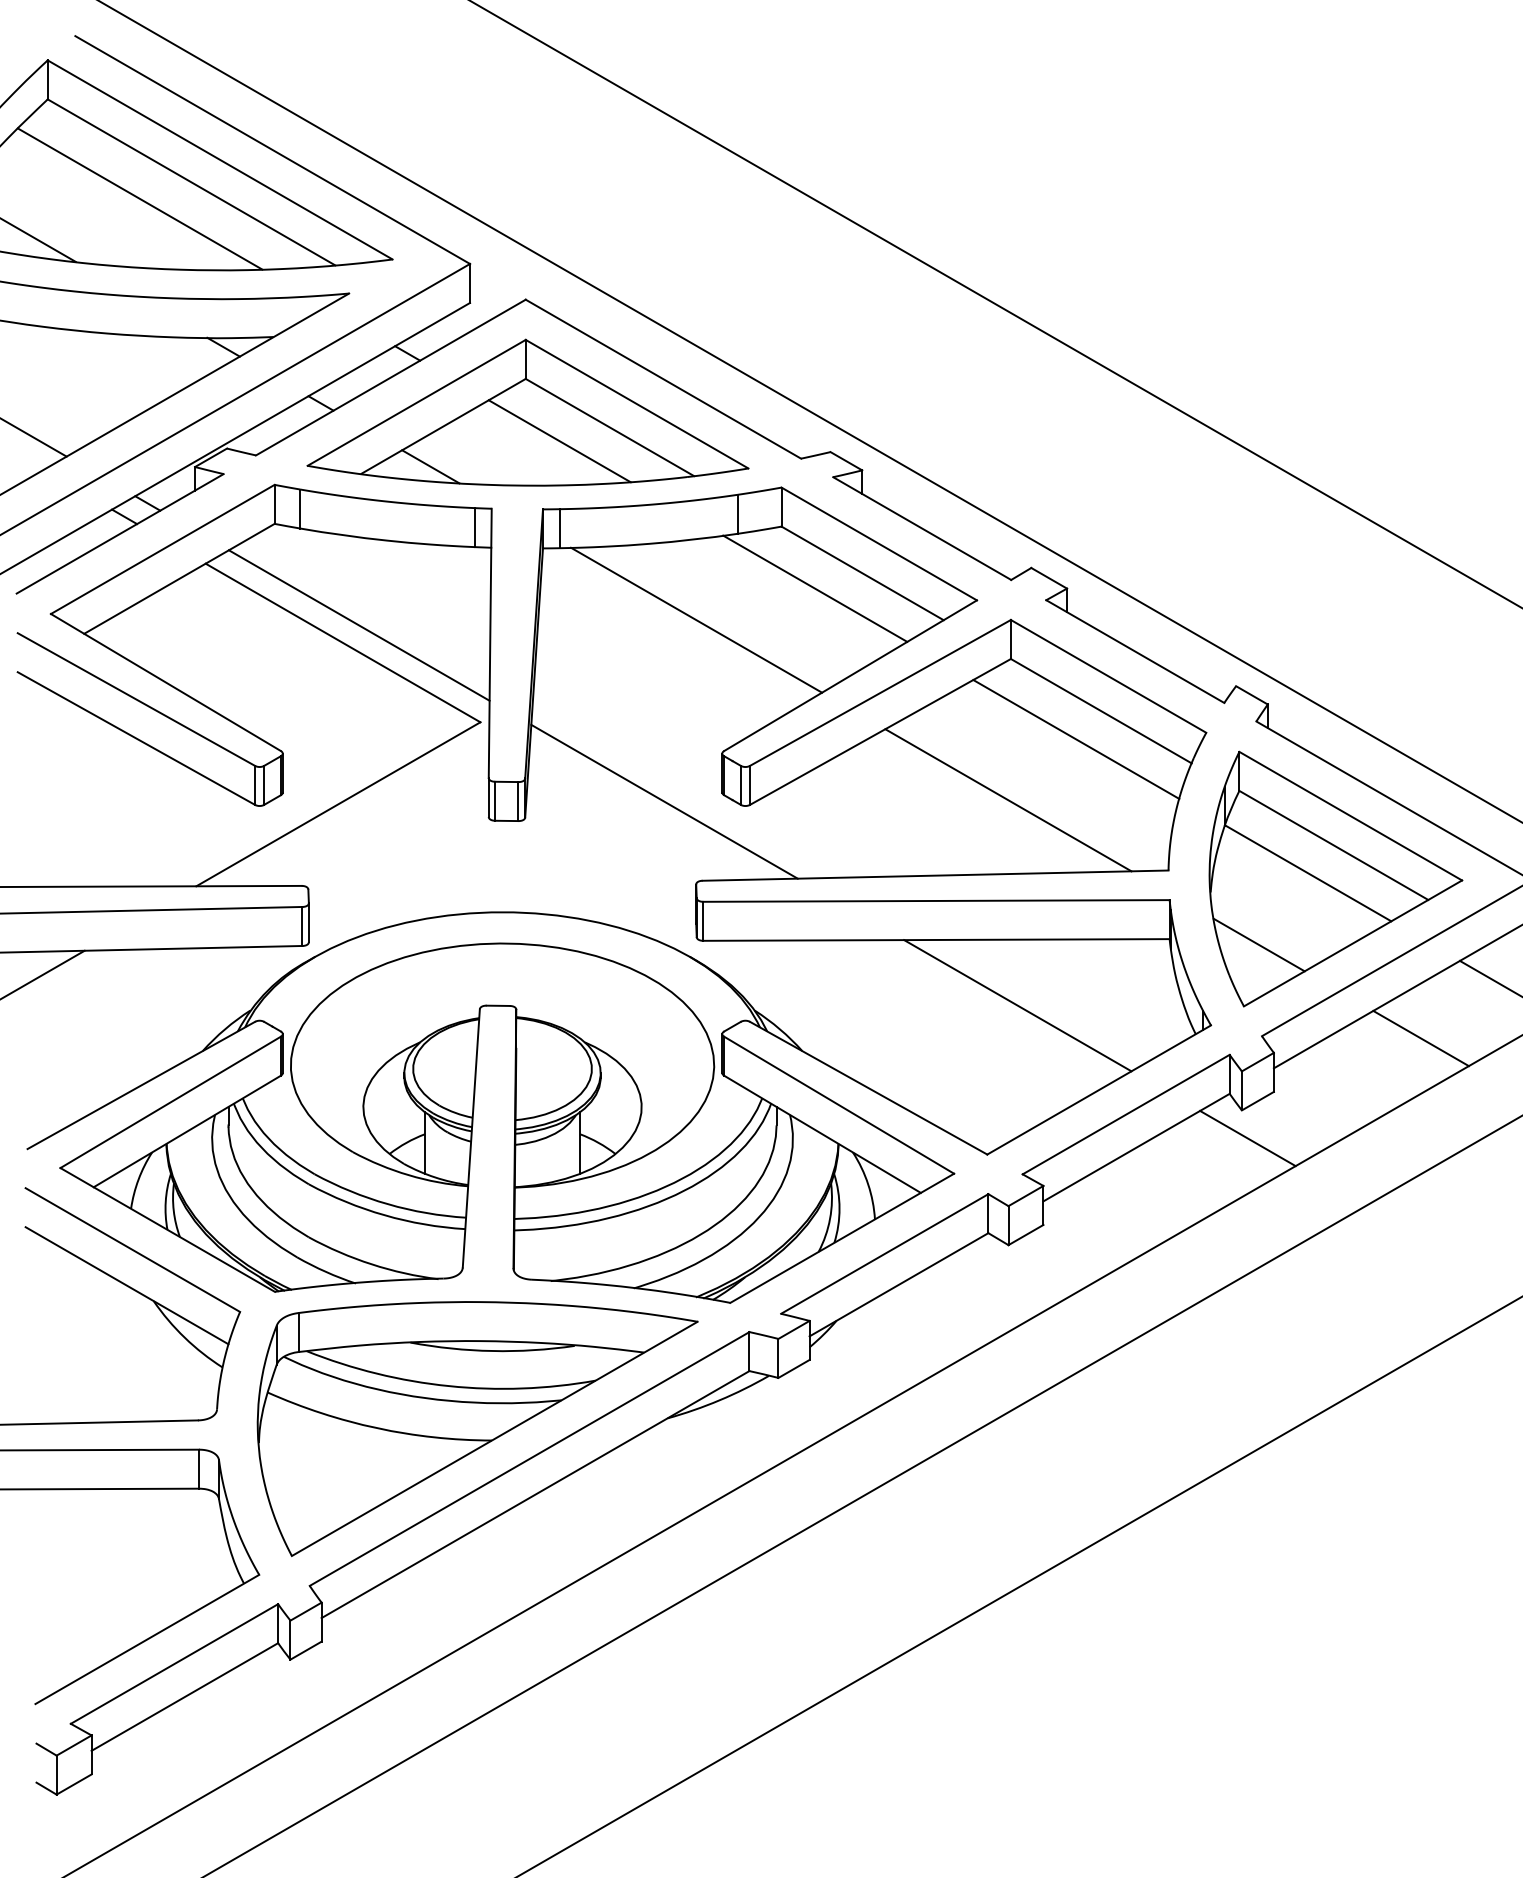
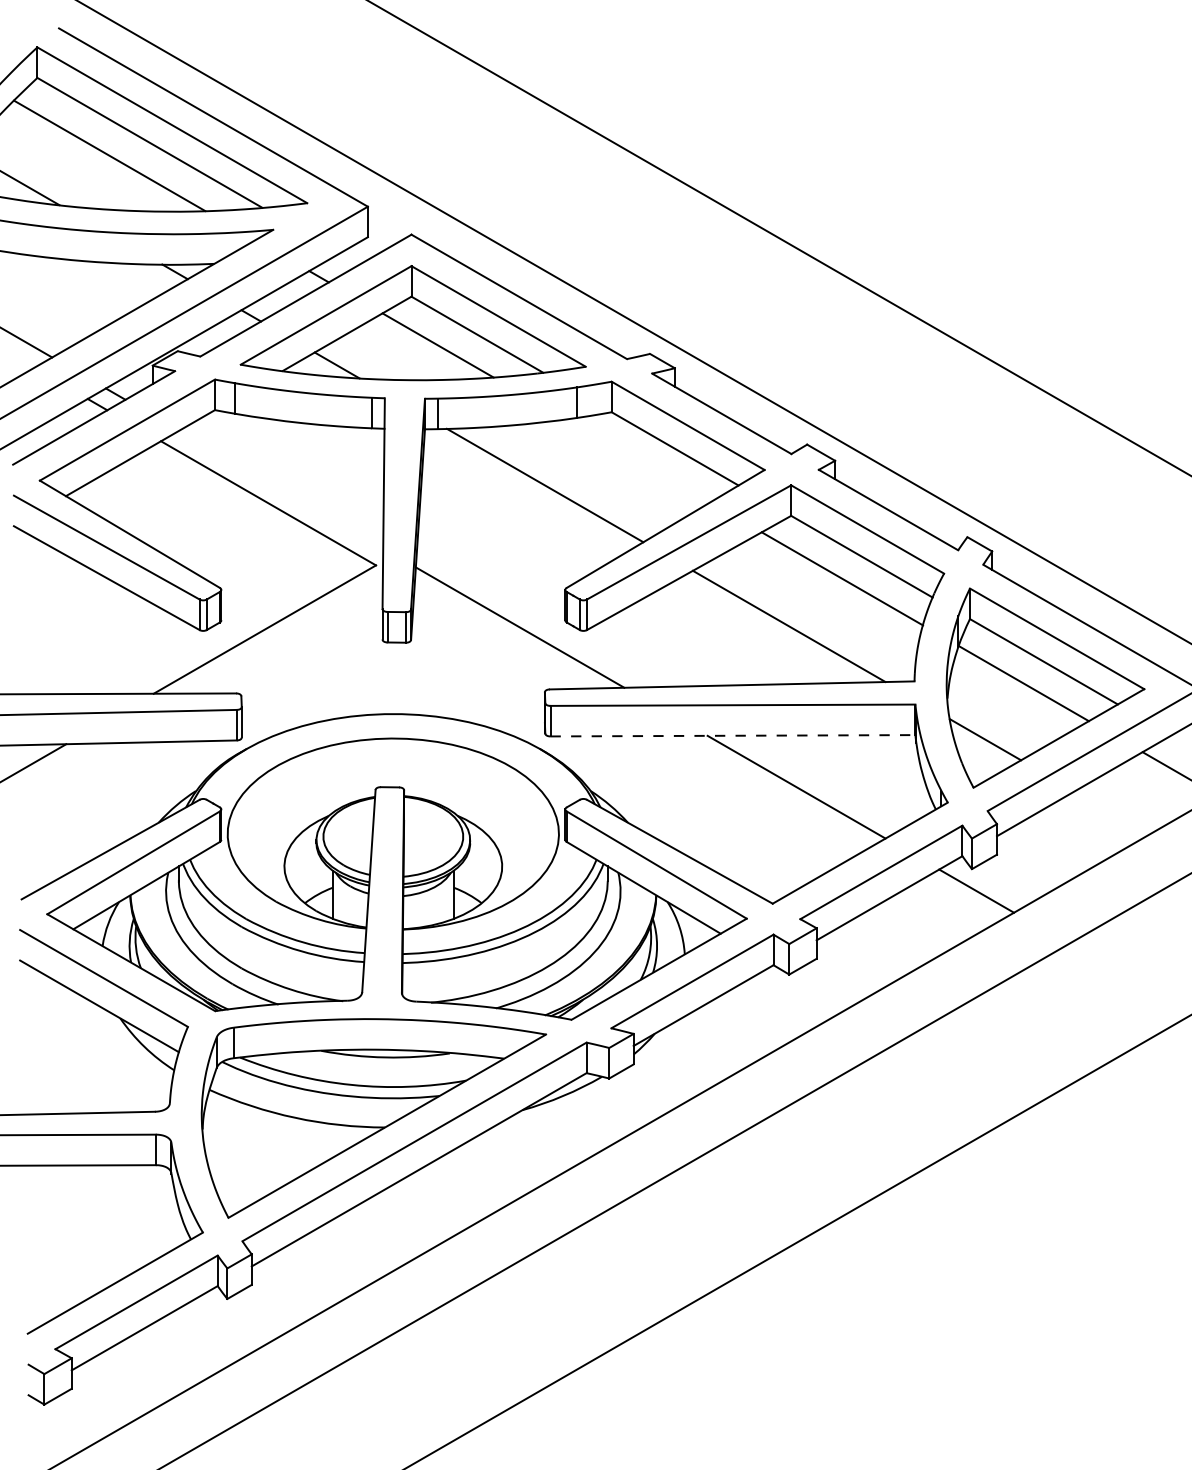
line: (815, 588) -> (638, 460), removed
line: (358, 625) -> (280, 489), removed
line: (937, 939) -> (733, 735), solid -> dashed
line: (1420, 1038) -> (1111, 812), removed

